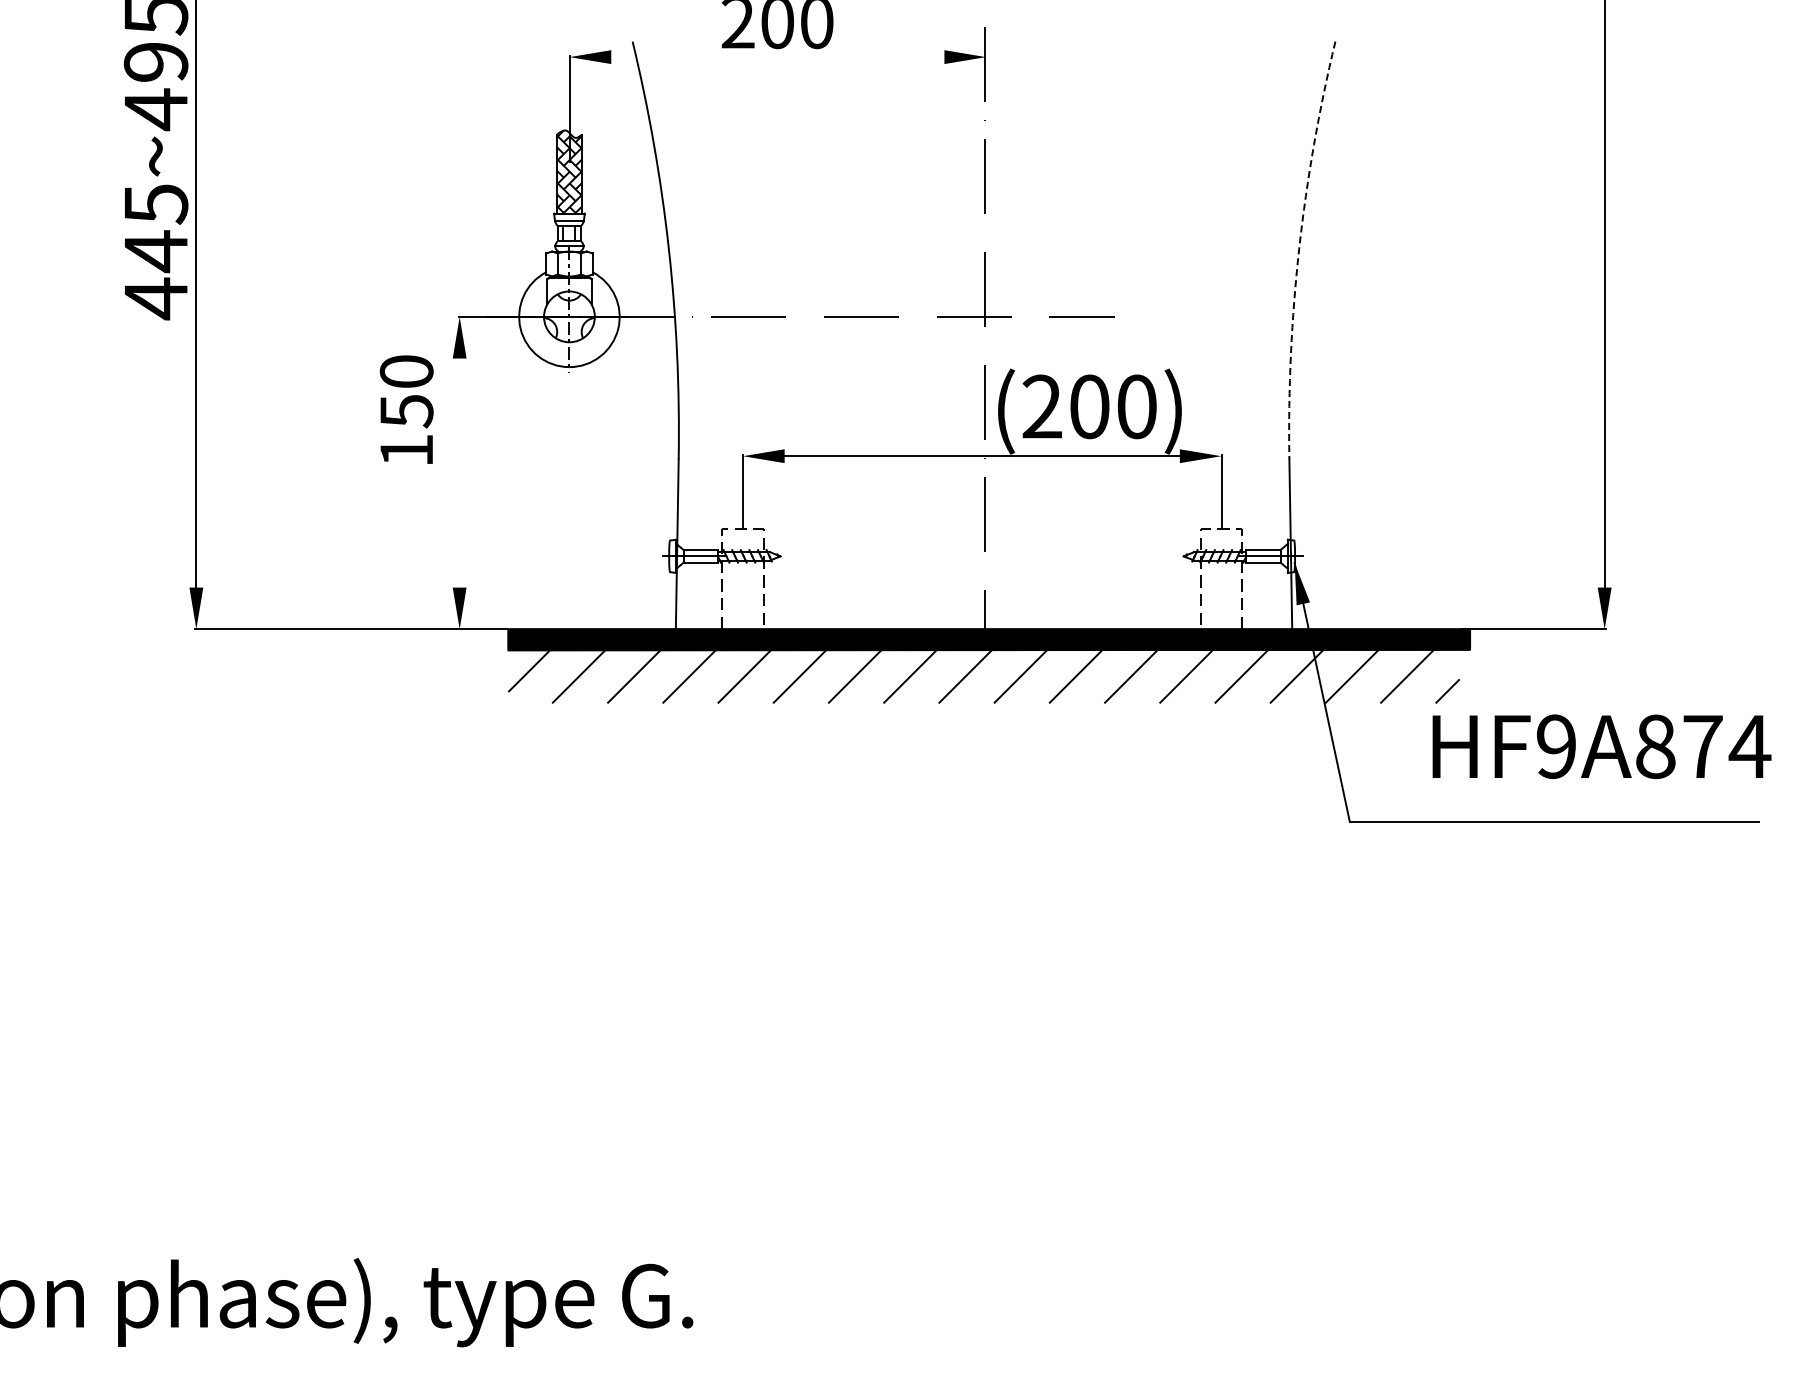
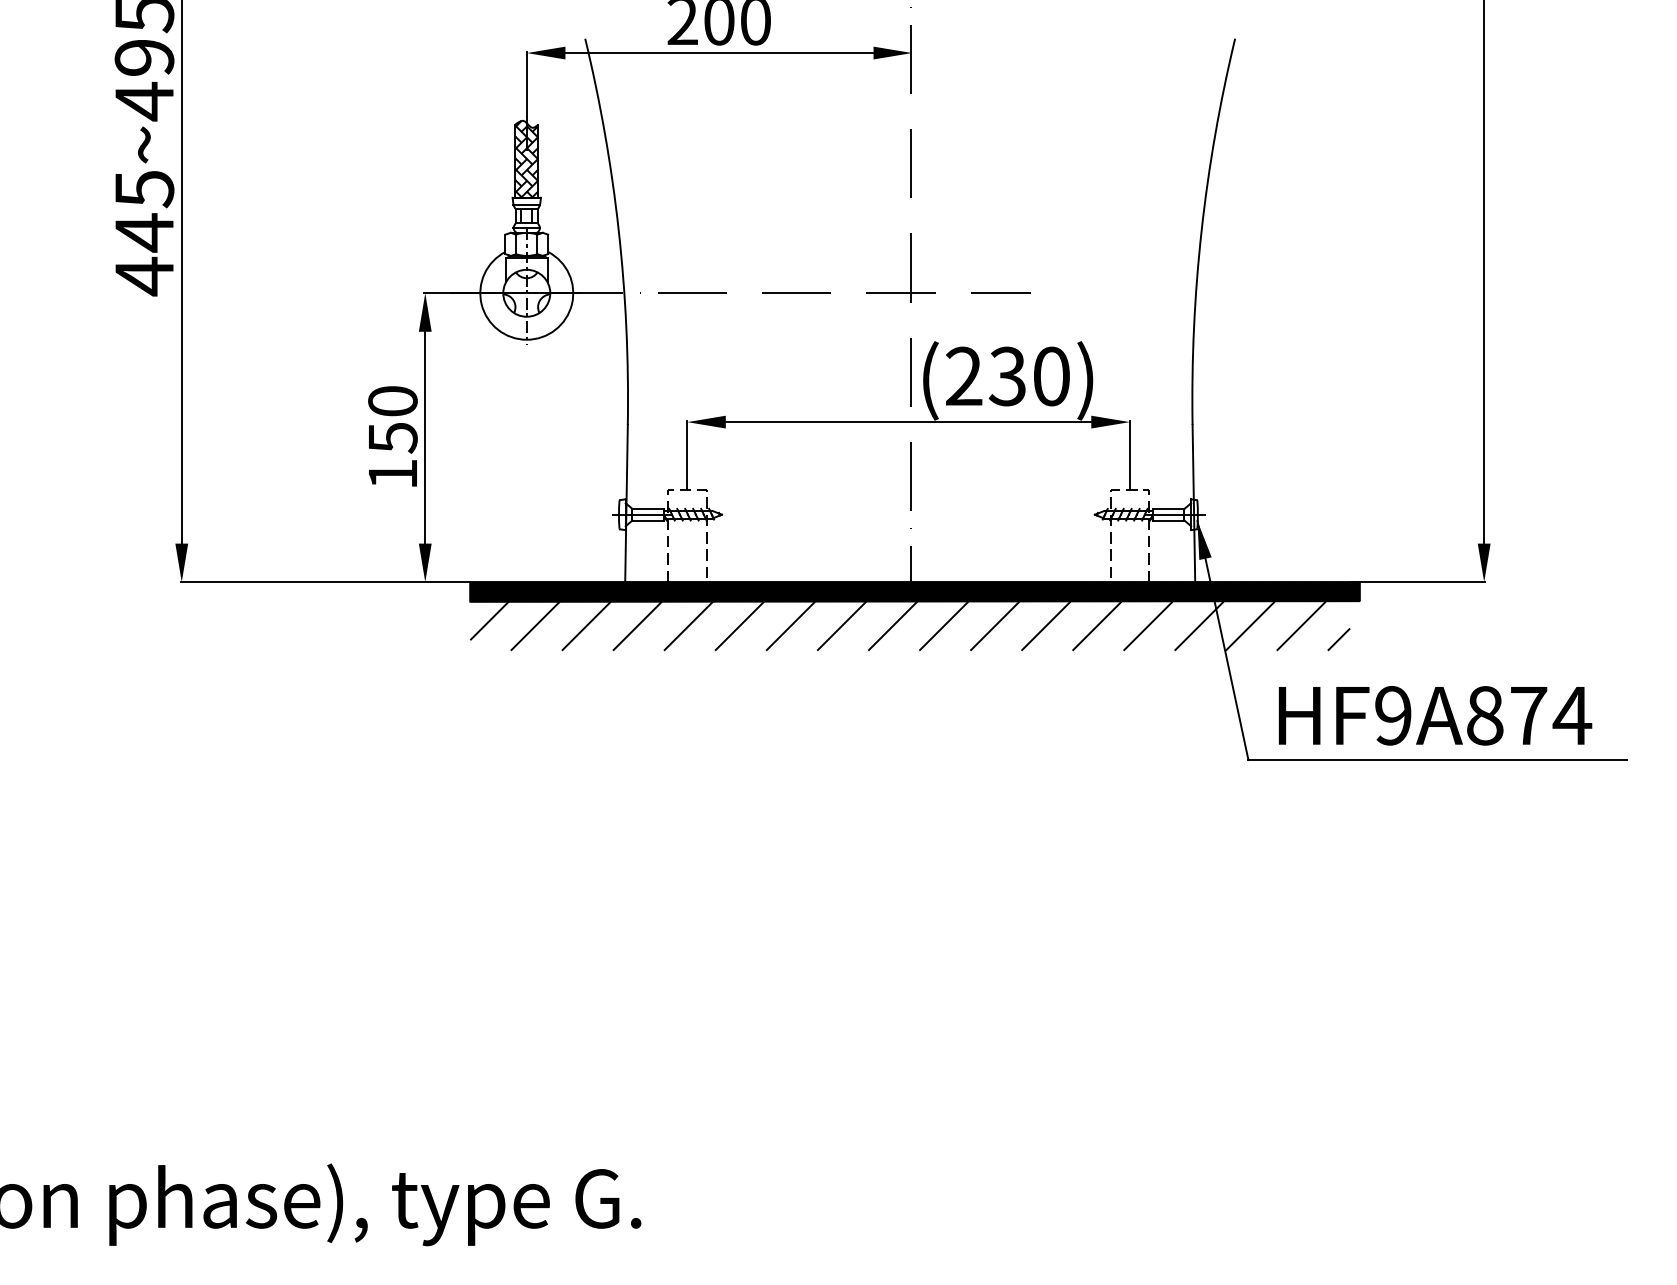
line: (777, 57) -> (719, 53), added
arc: (1299, 249) -> (1201, 230), dashed -> solid
text: (1089, 406) -> (1007, 376), (200) -> (230)
text: (406, 409) -> (392, 436), moved
line: (459, 472) -> (425, 437), added
text: (1601, 746) -> (1434, 715), moved

